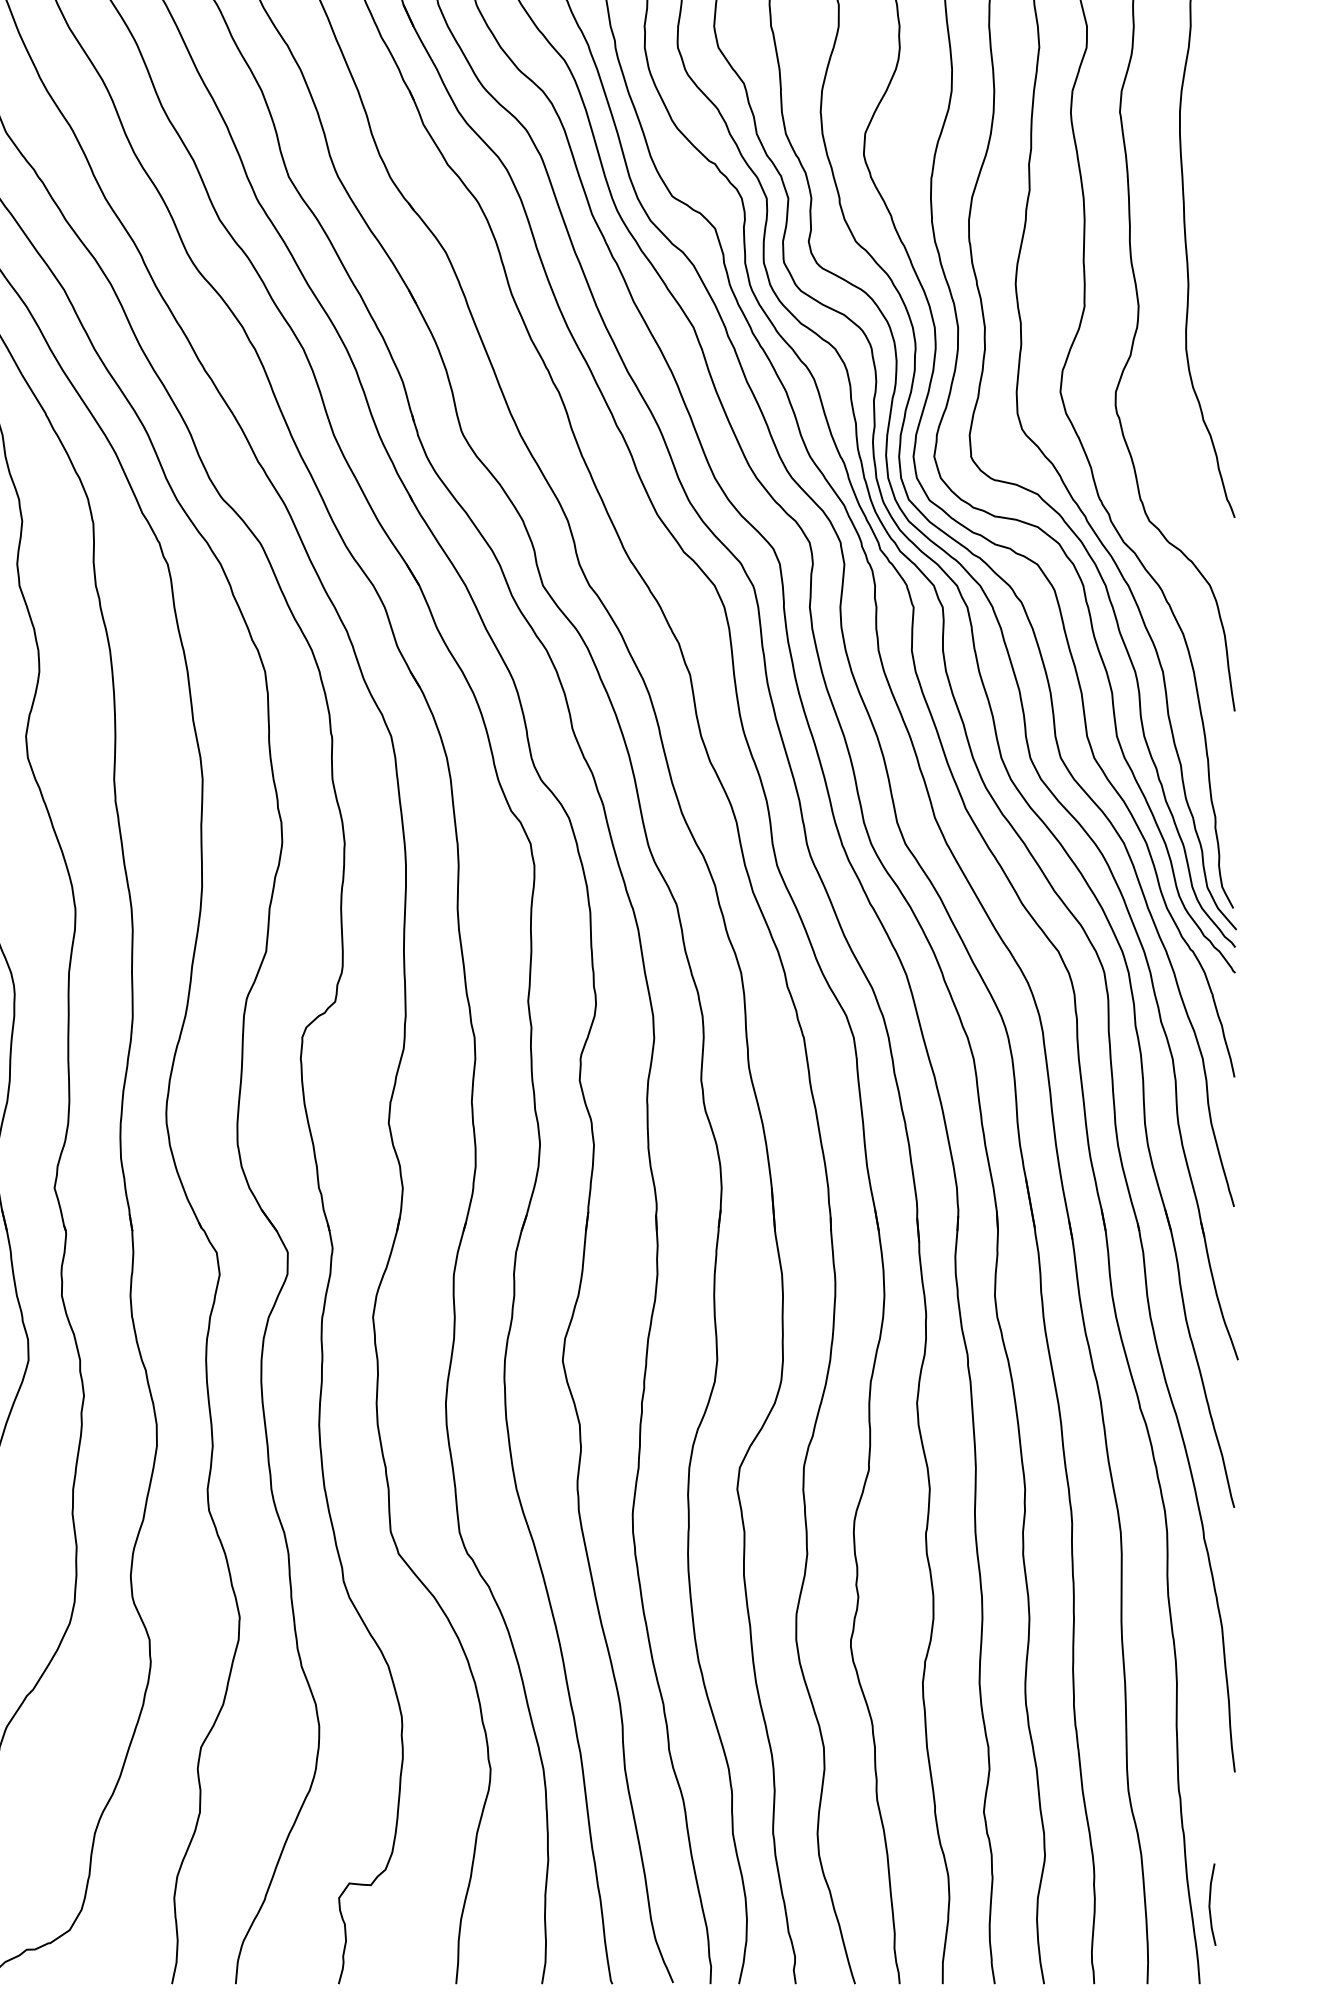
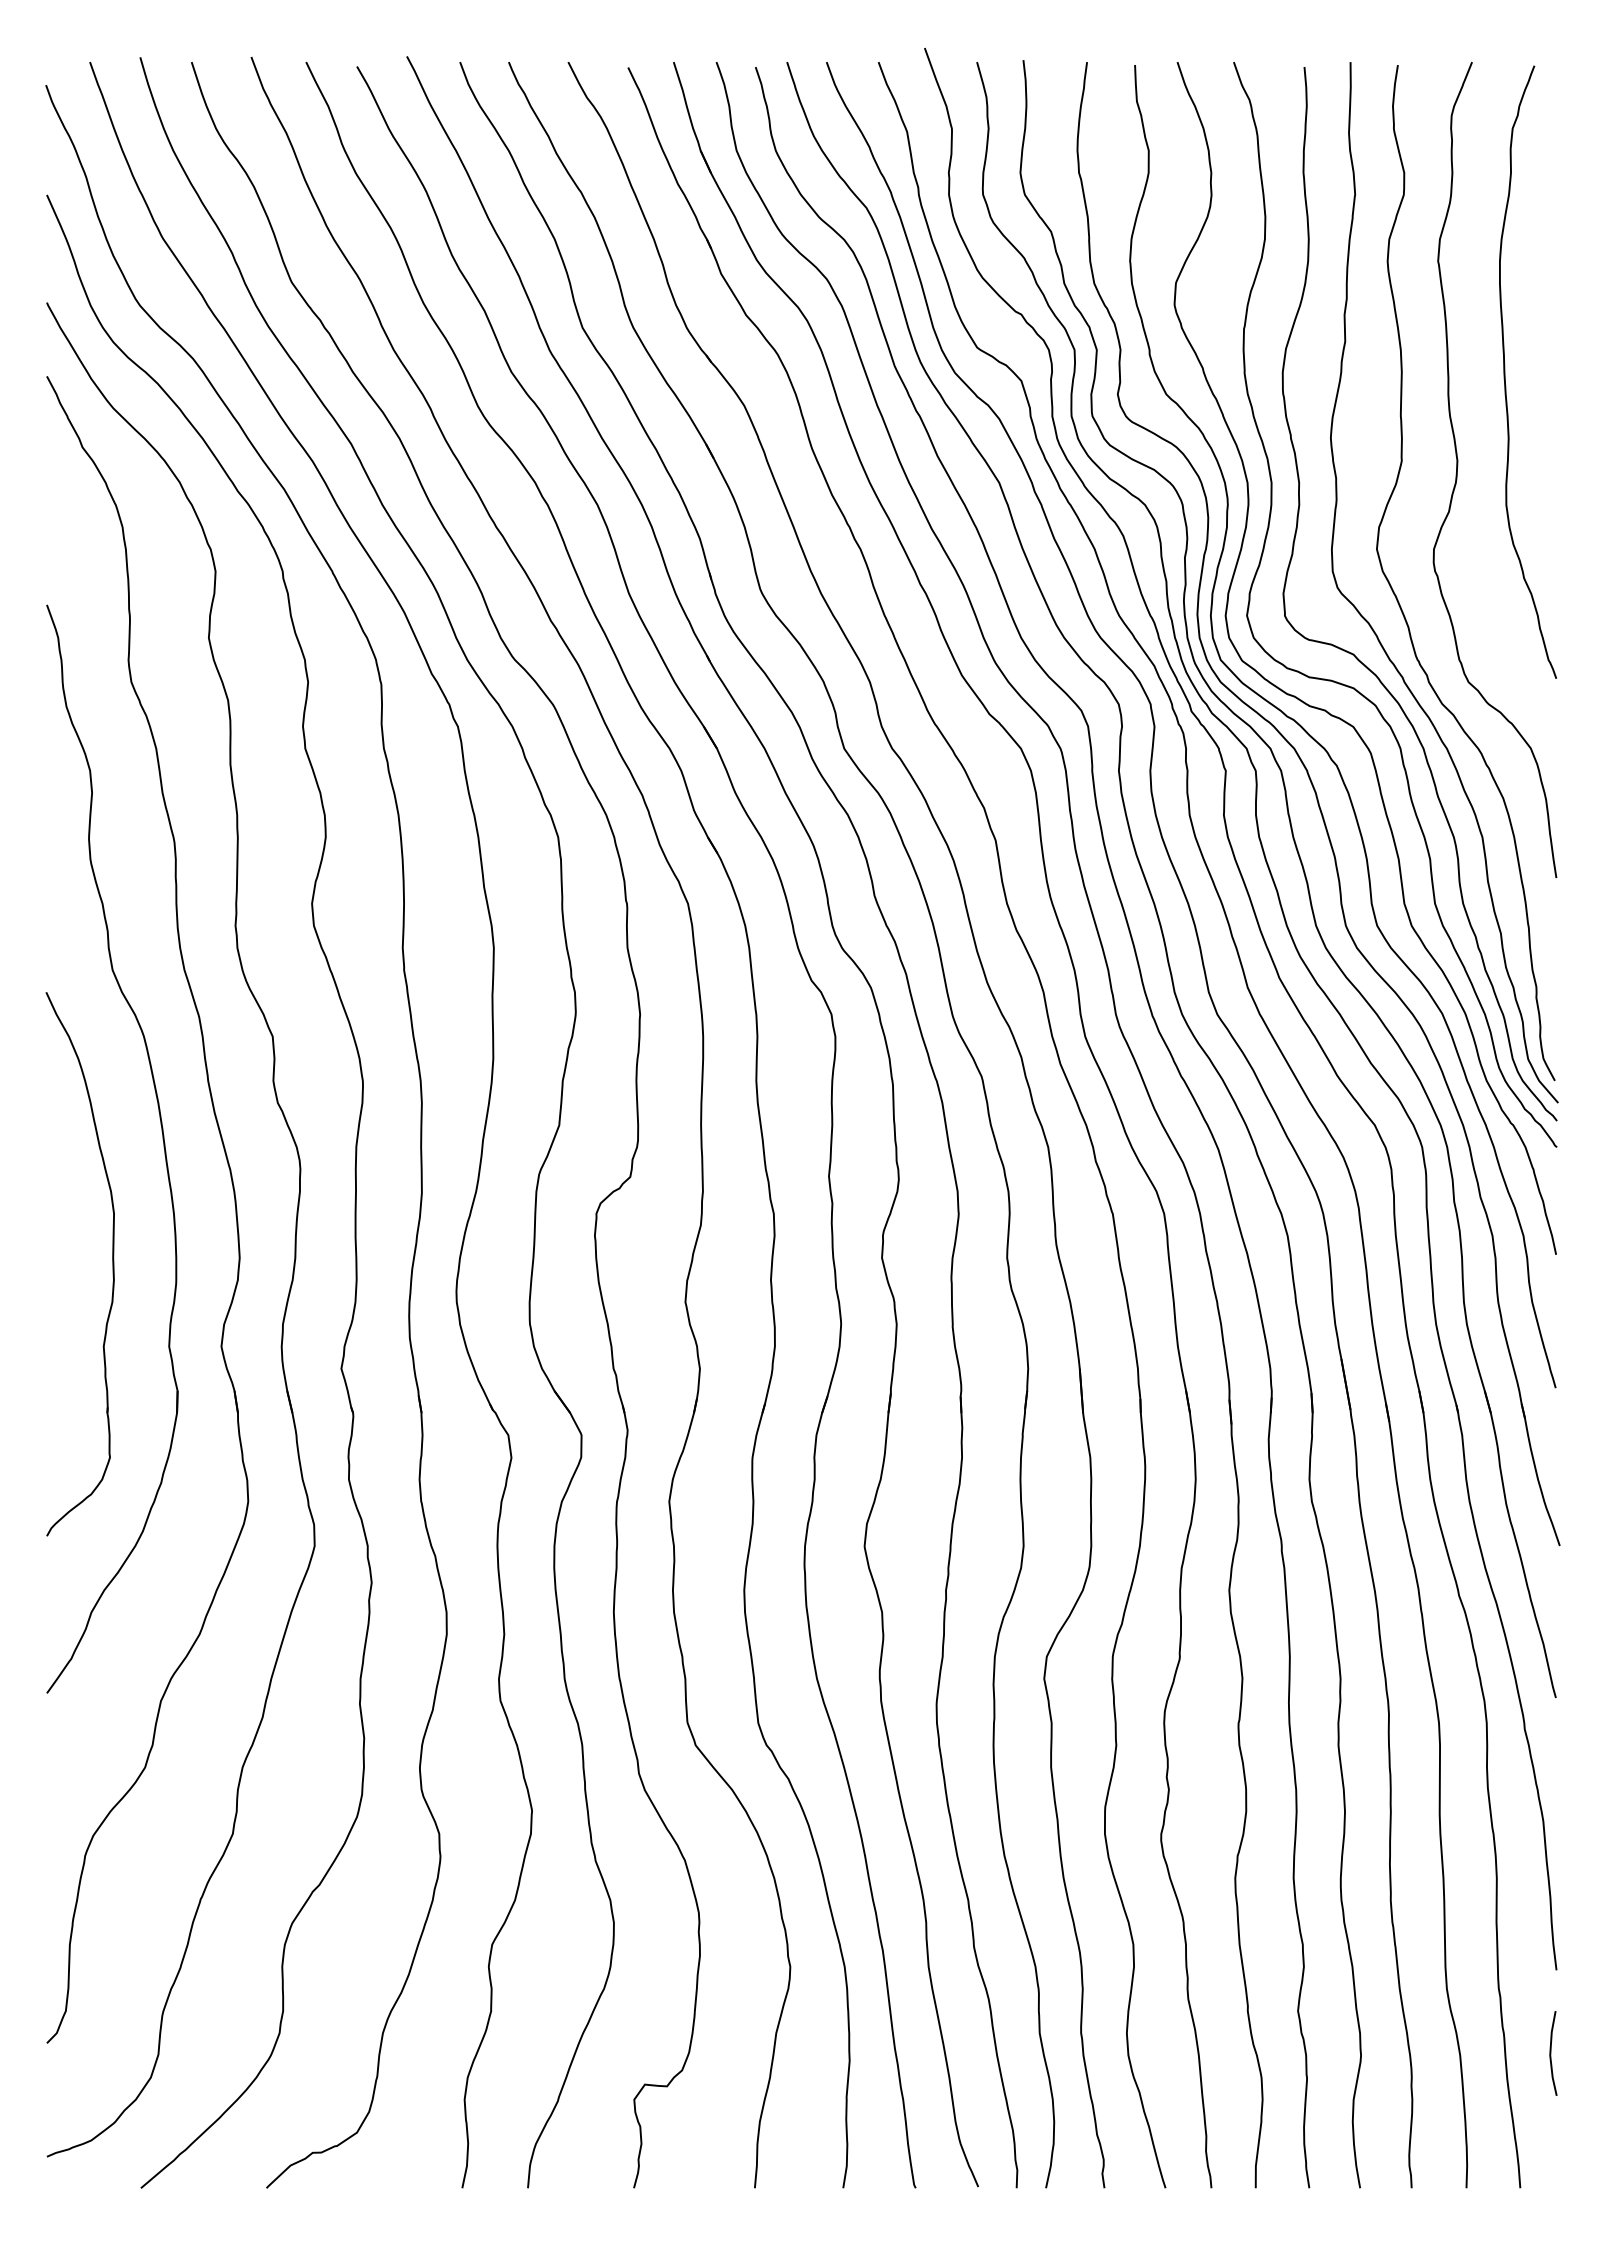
line: (1210, 1904) -> (1551, 2053), moved

